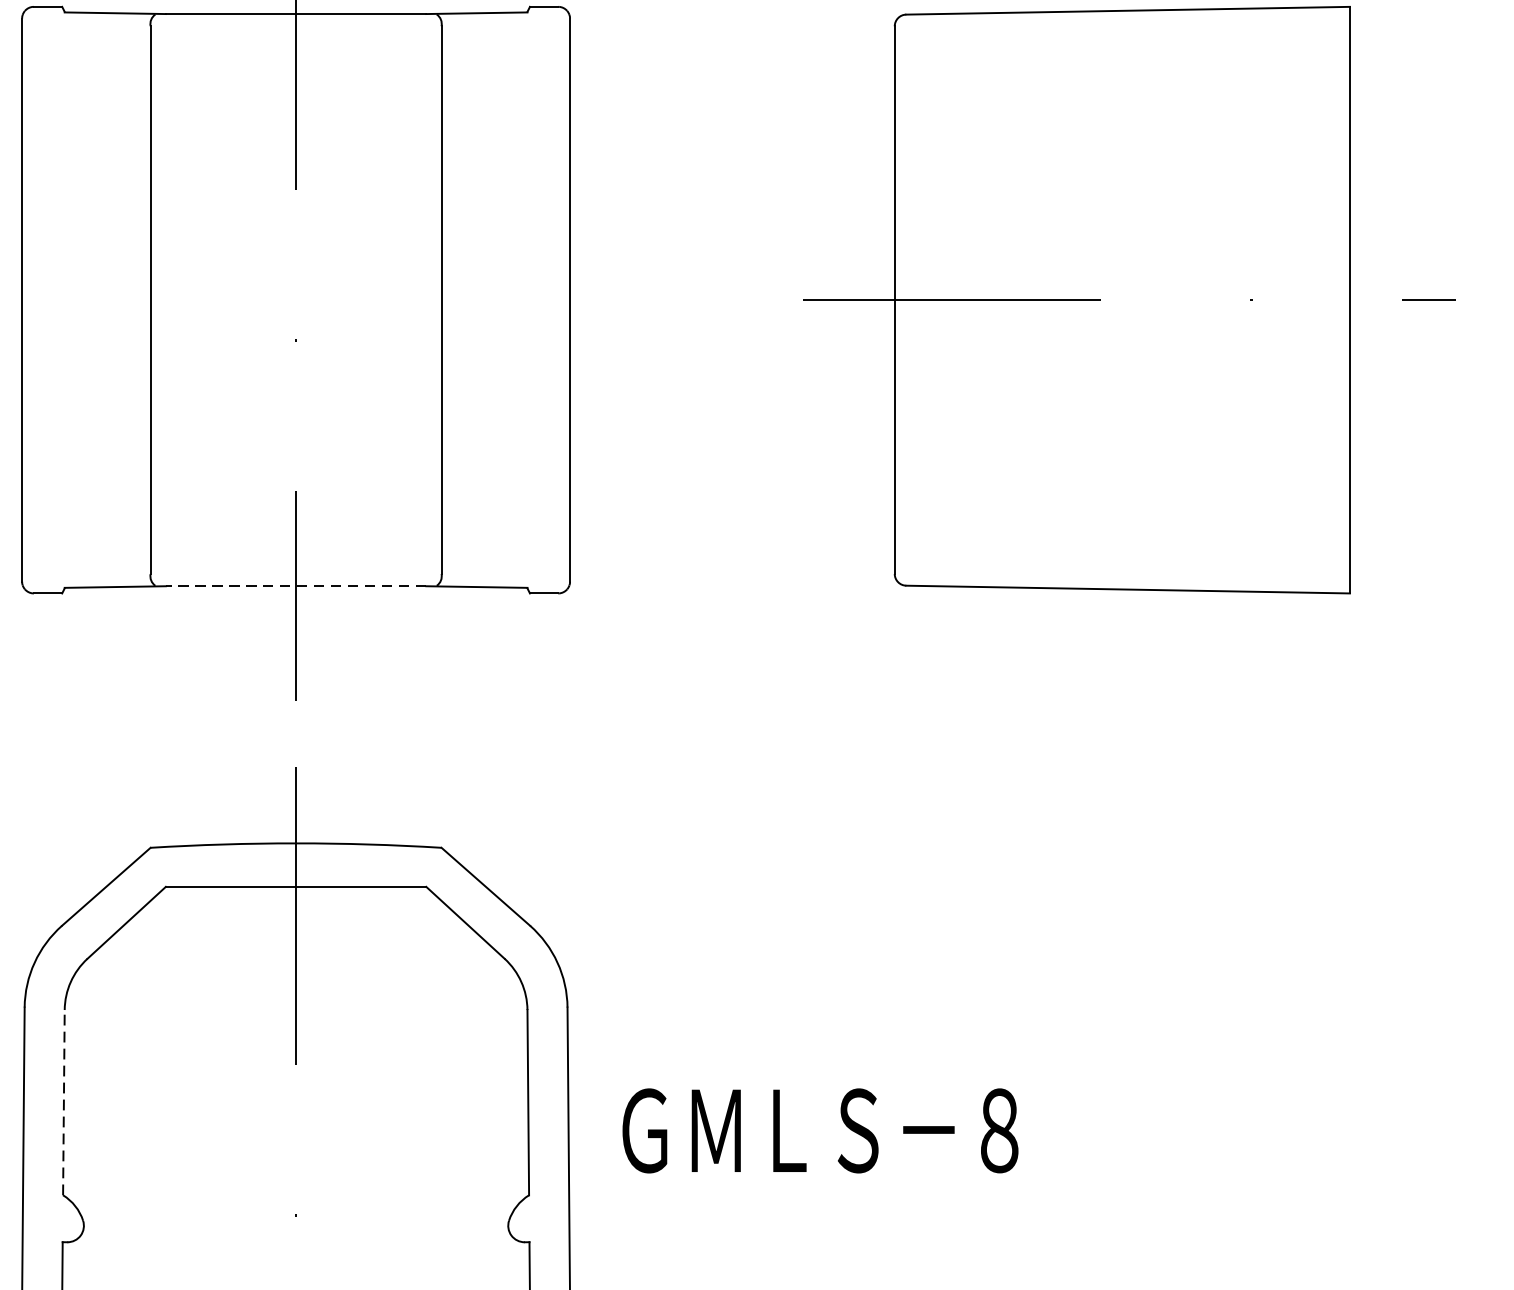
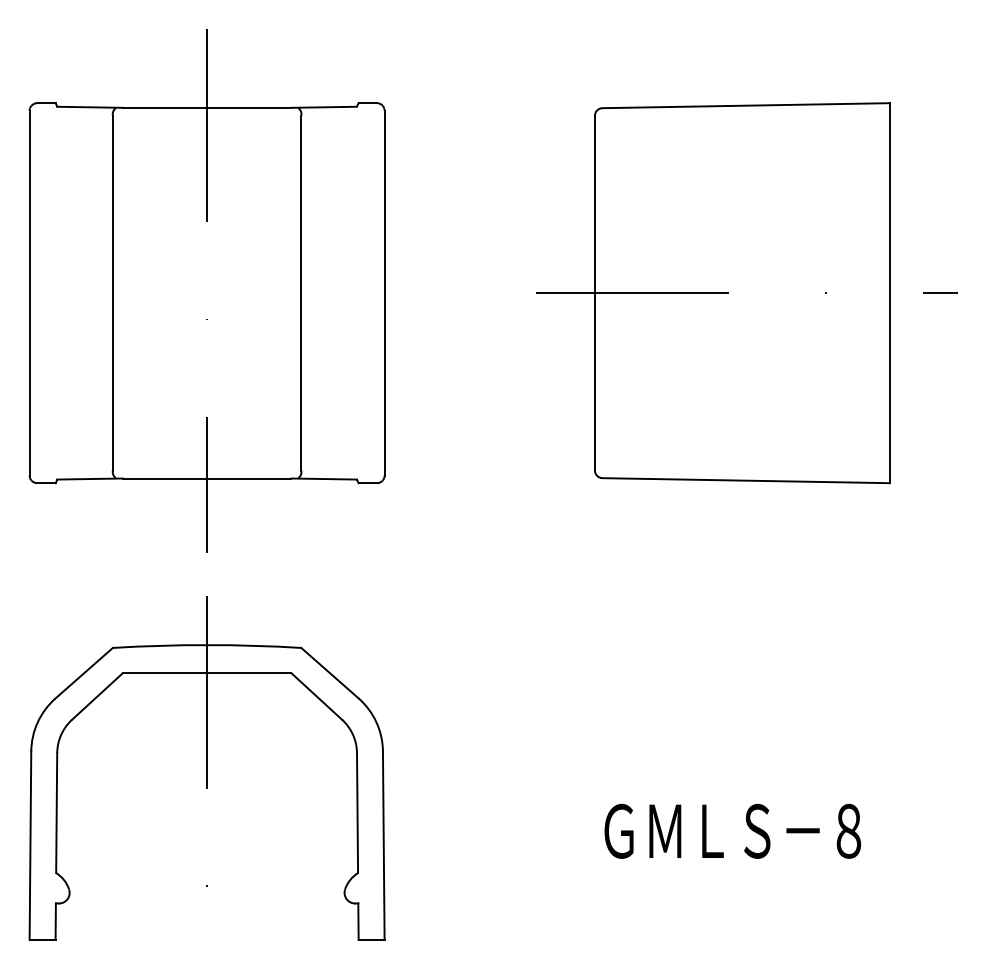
line: (295, 586) -> (206, 478), dashed -> solid
line: (63, 1101) -> (56, 812), dashed -> solid
text: (819, 1129) -> (732, 830), moved

